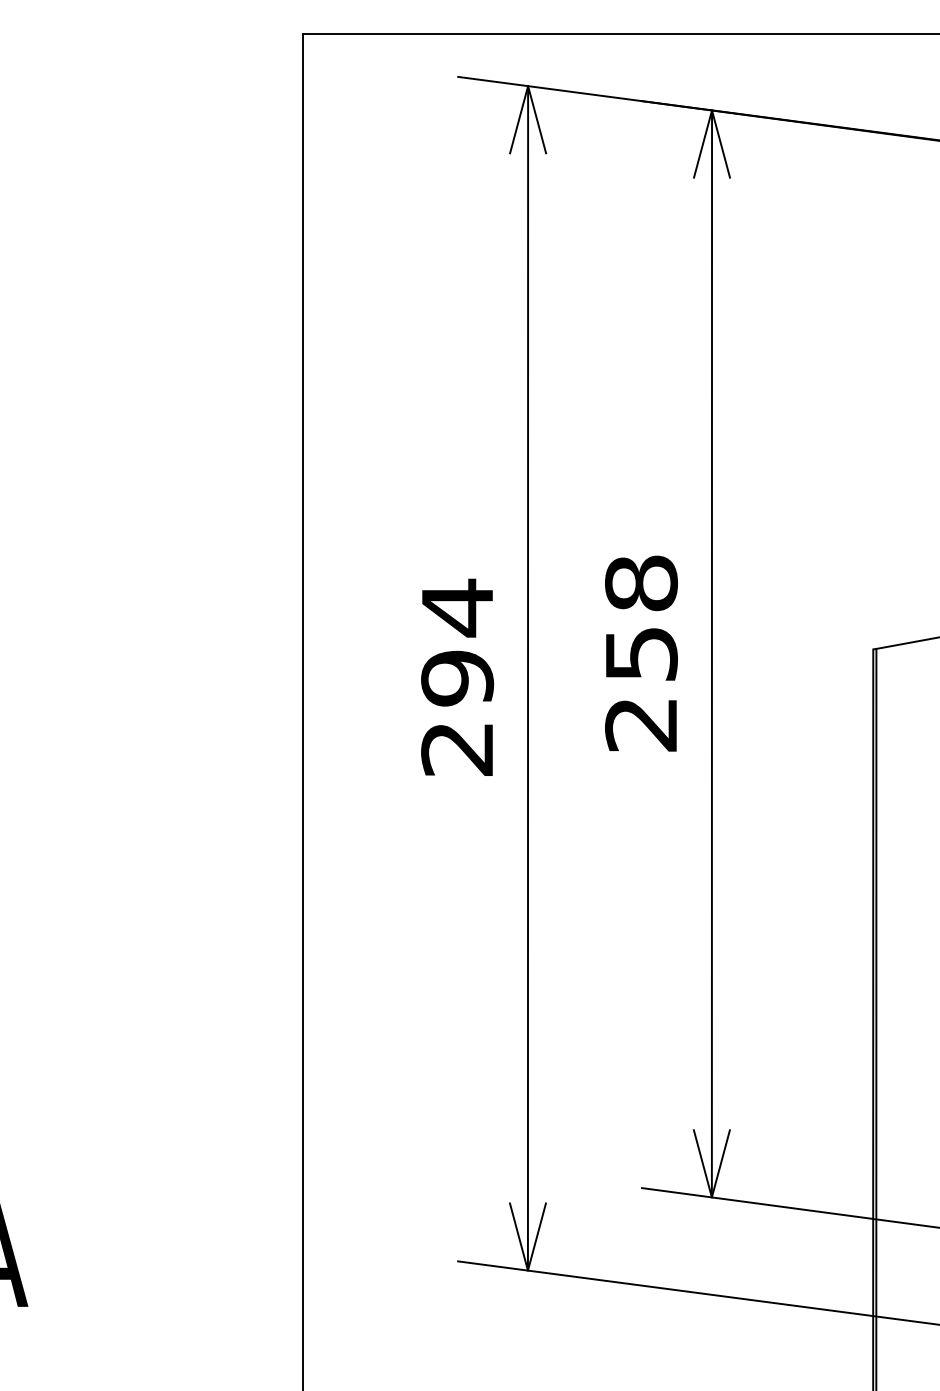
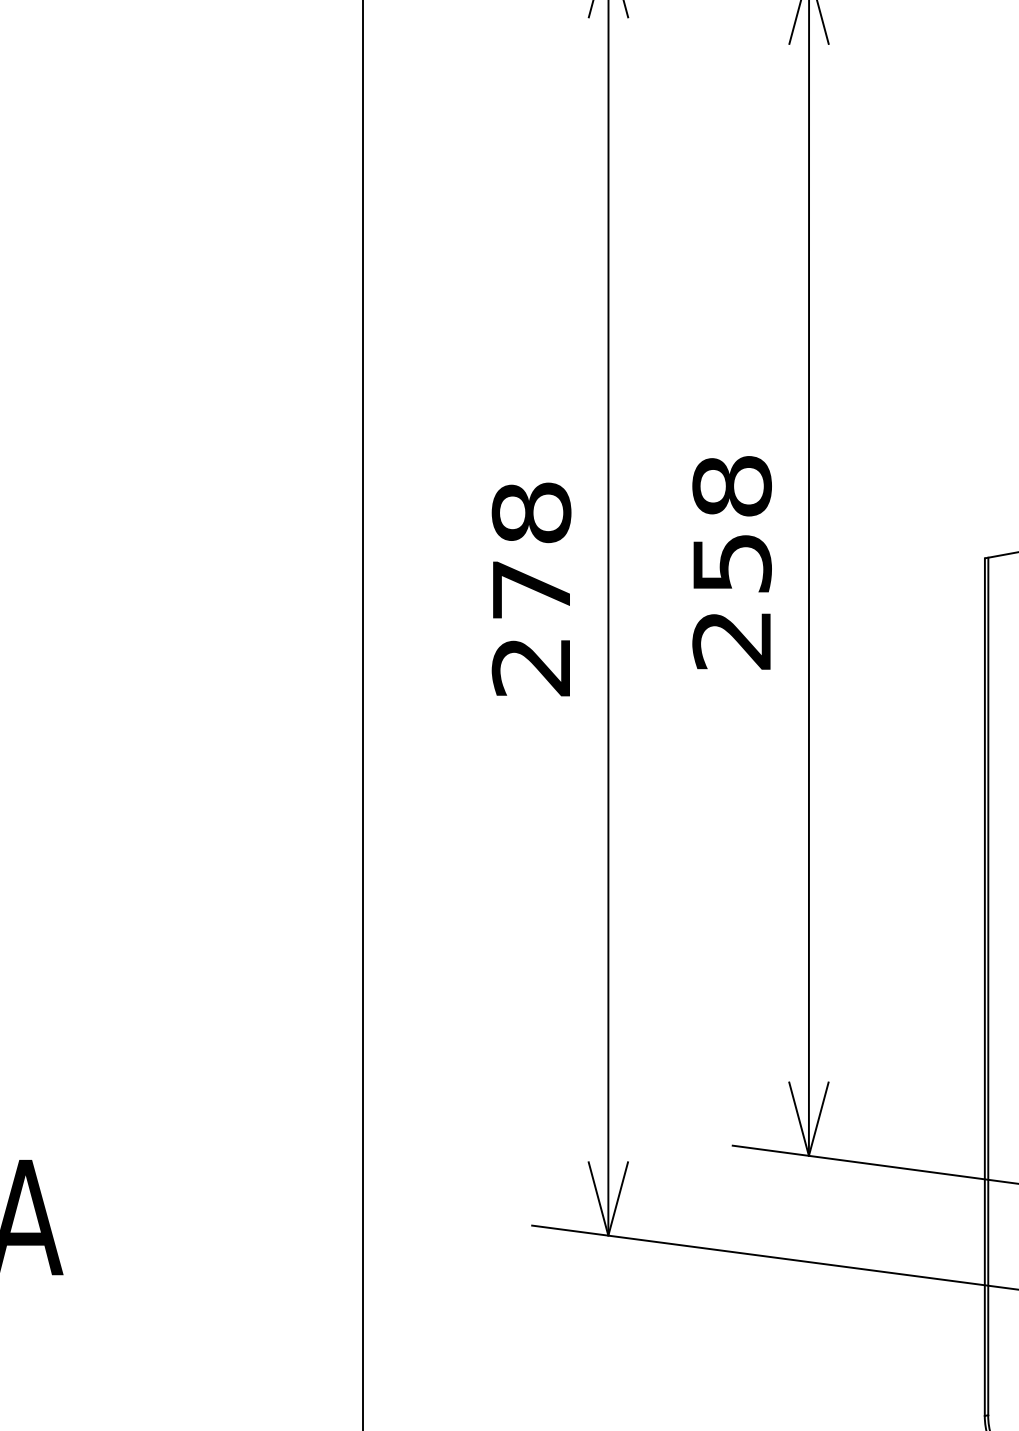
text: (457, 642) -> (531, 550), 294 -> 278

